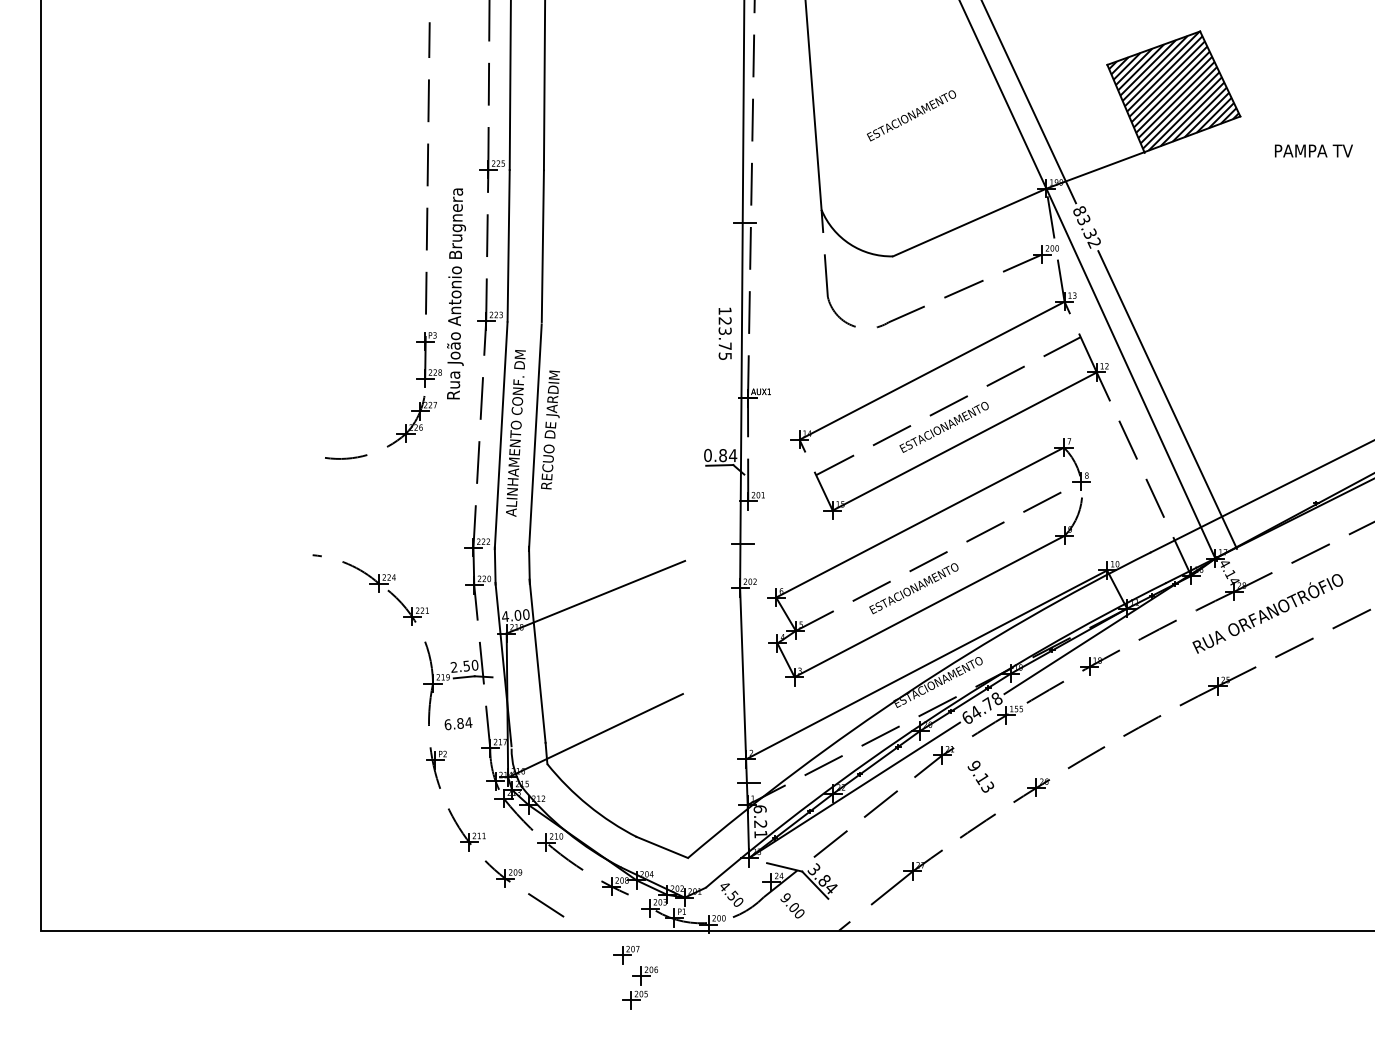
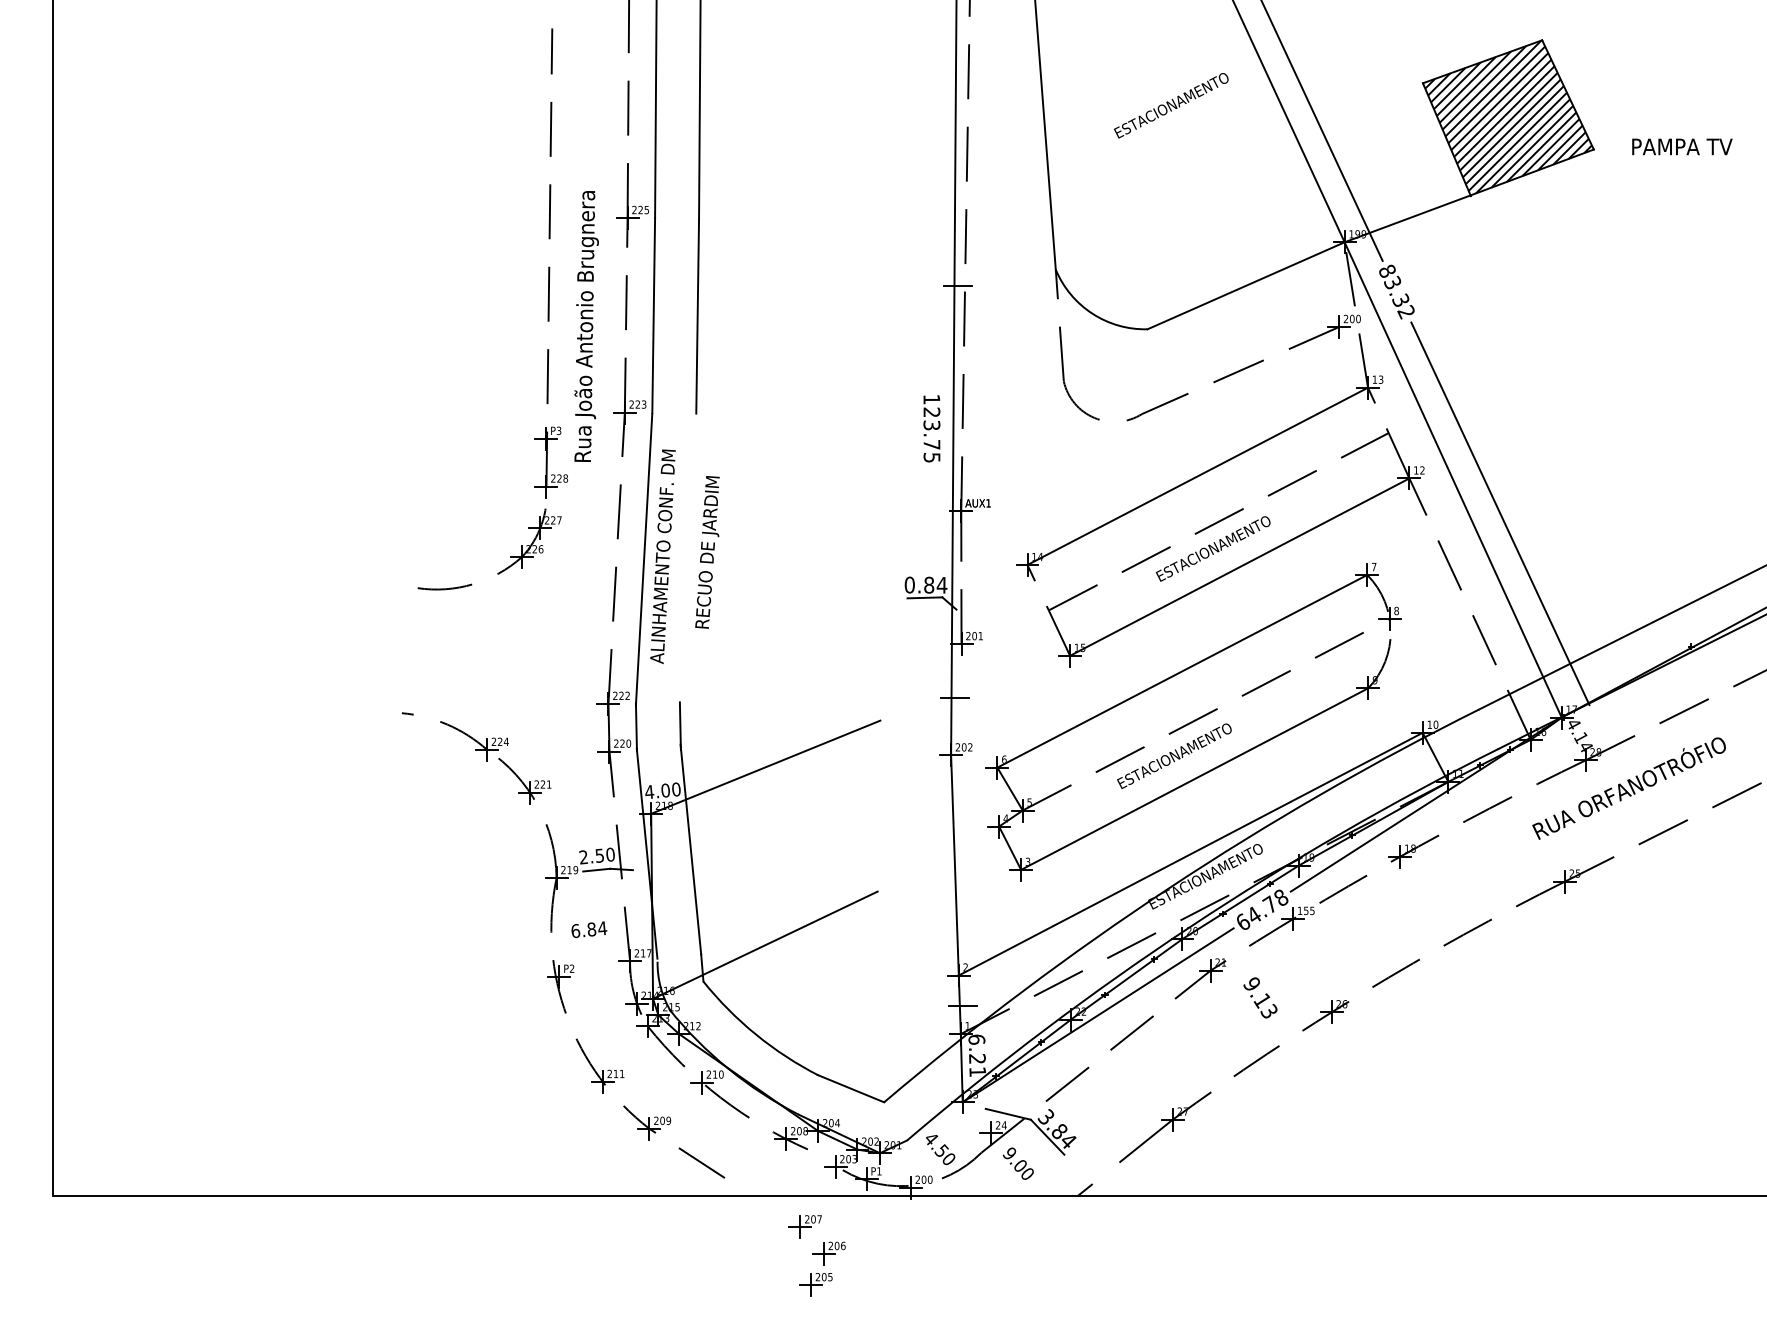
text: (911, 115) -> (1171, 105), moved
text: (1314, 150) -> (1682, 146), moved
text: (456, 293) -> (586, 326), moved
line: (534, 437) -> (687, 561), removed

